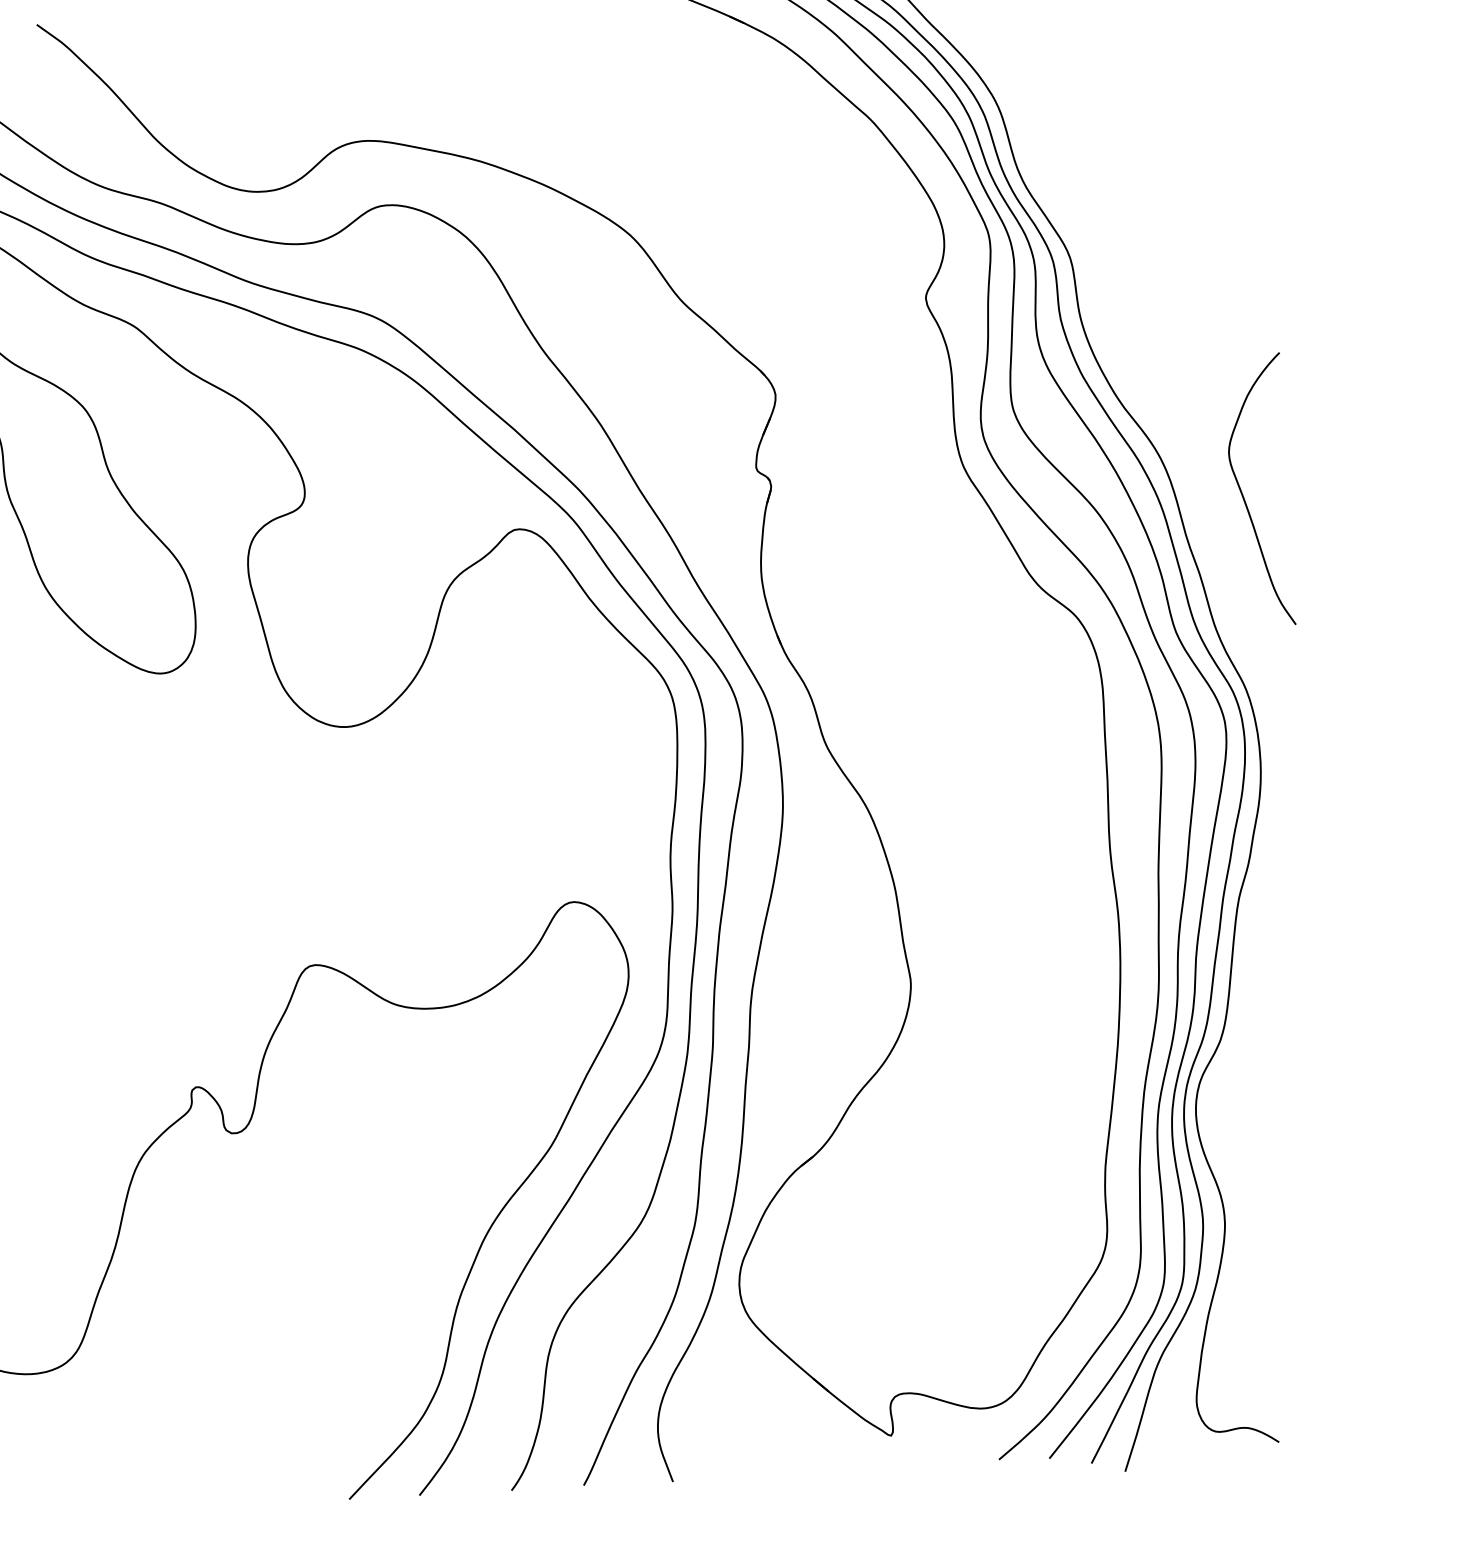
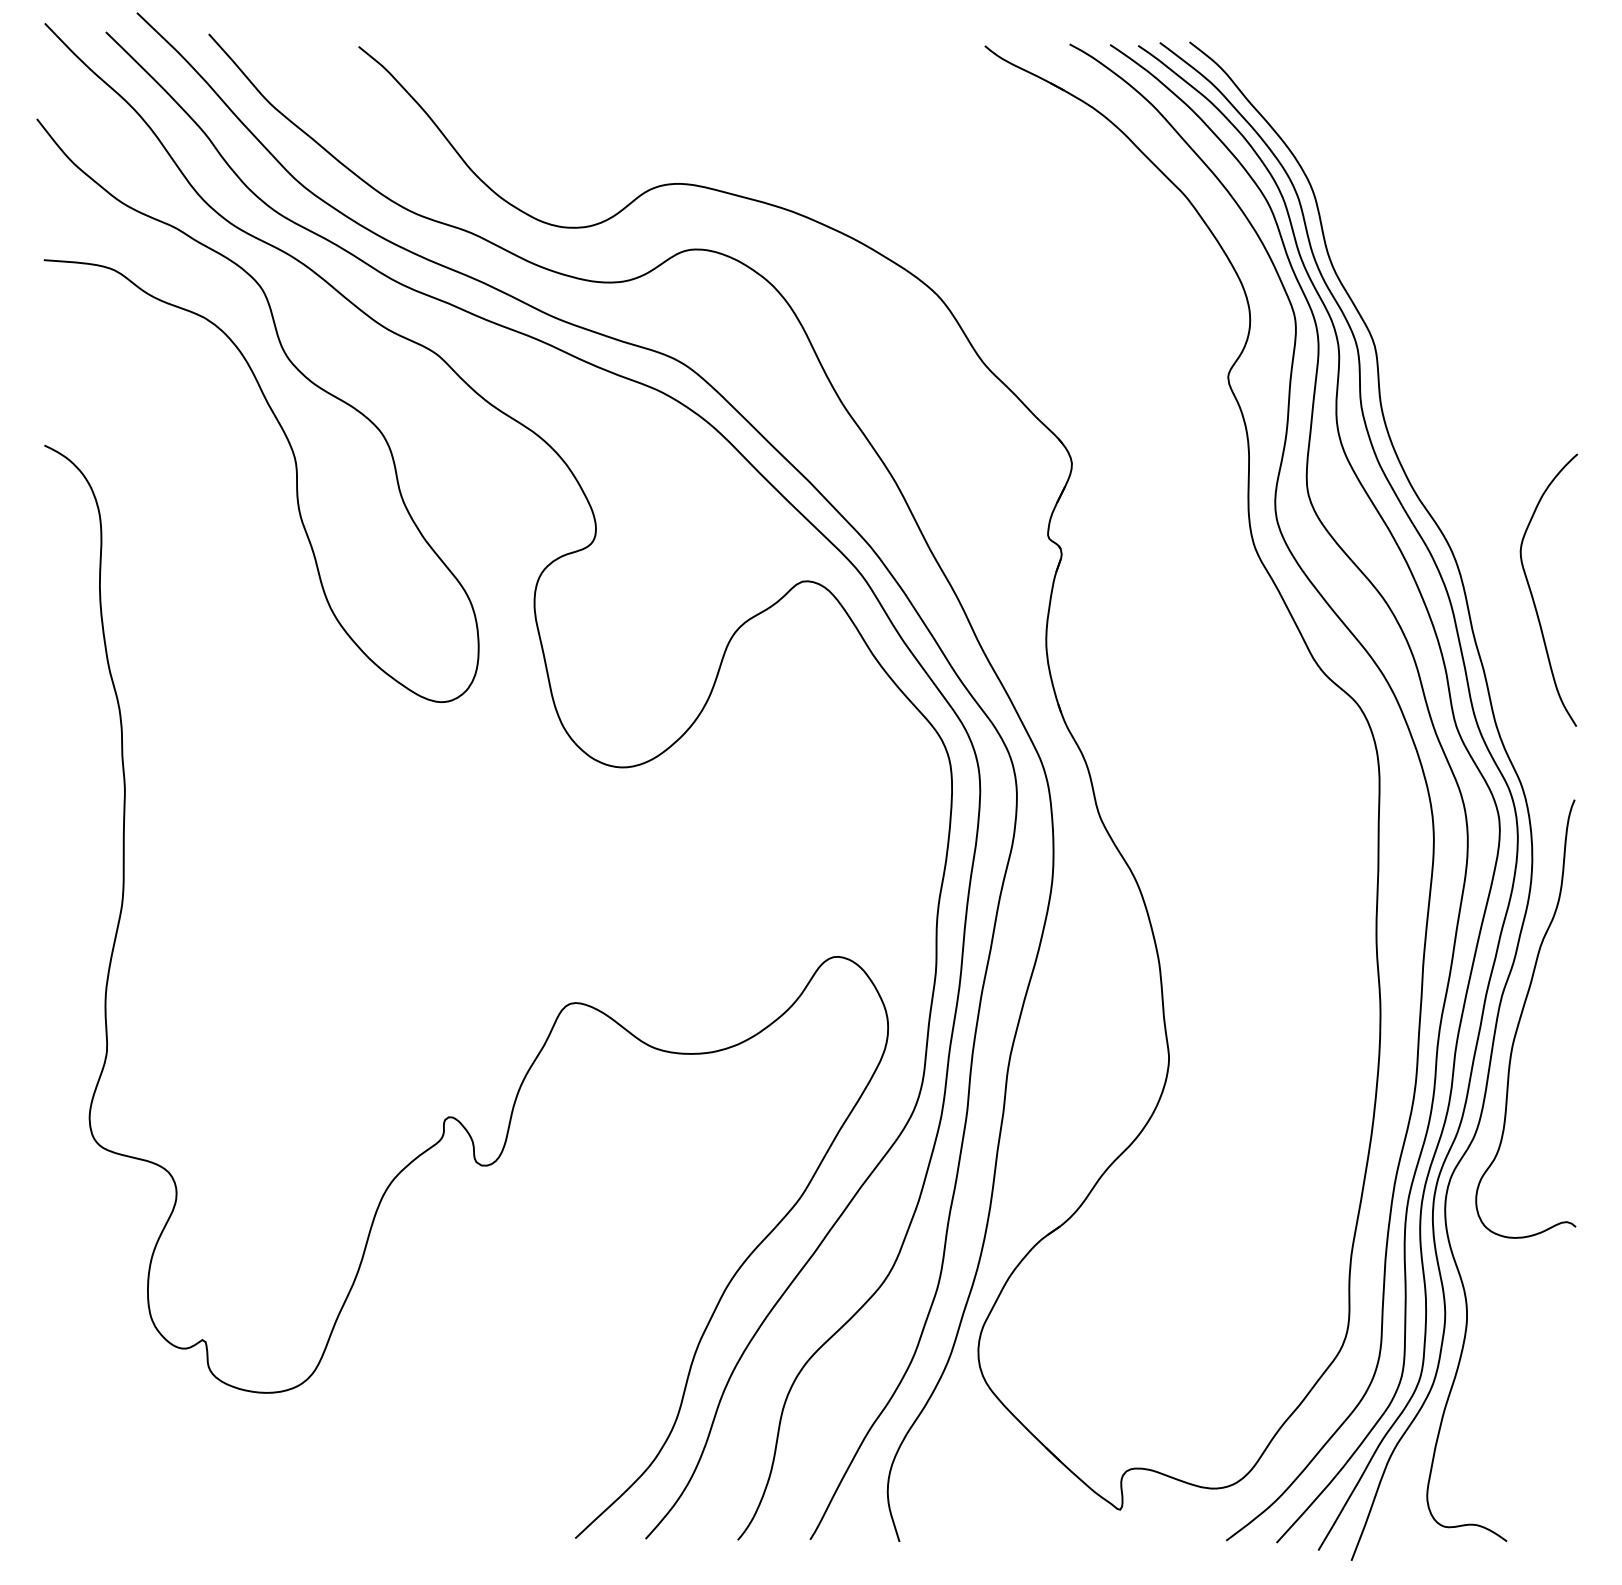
curve: (1259, 919) -> (1521, 1018), added

